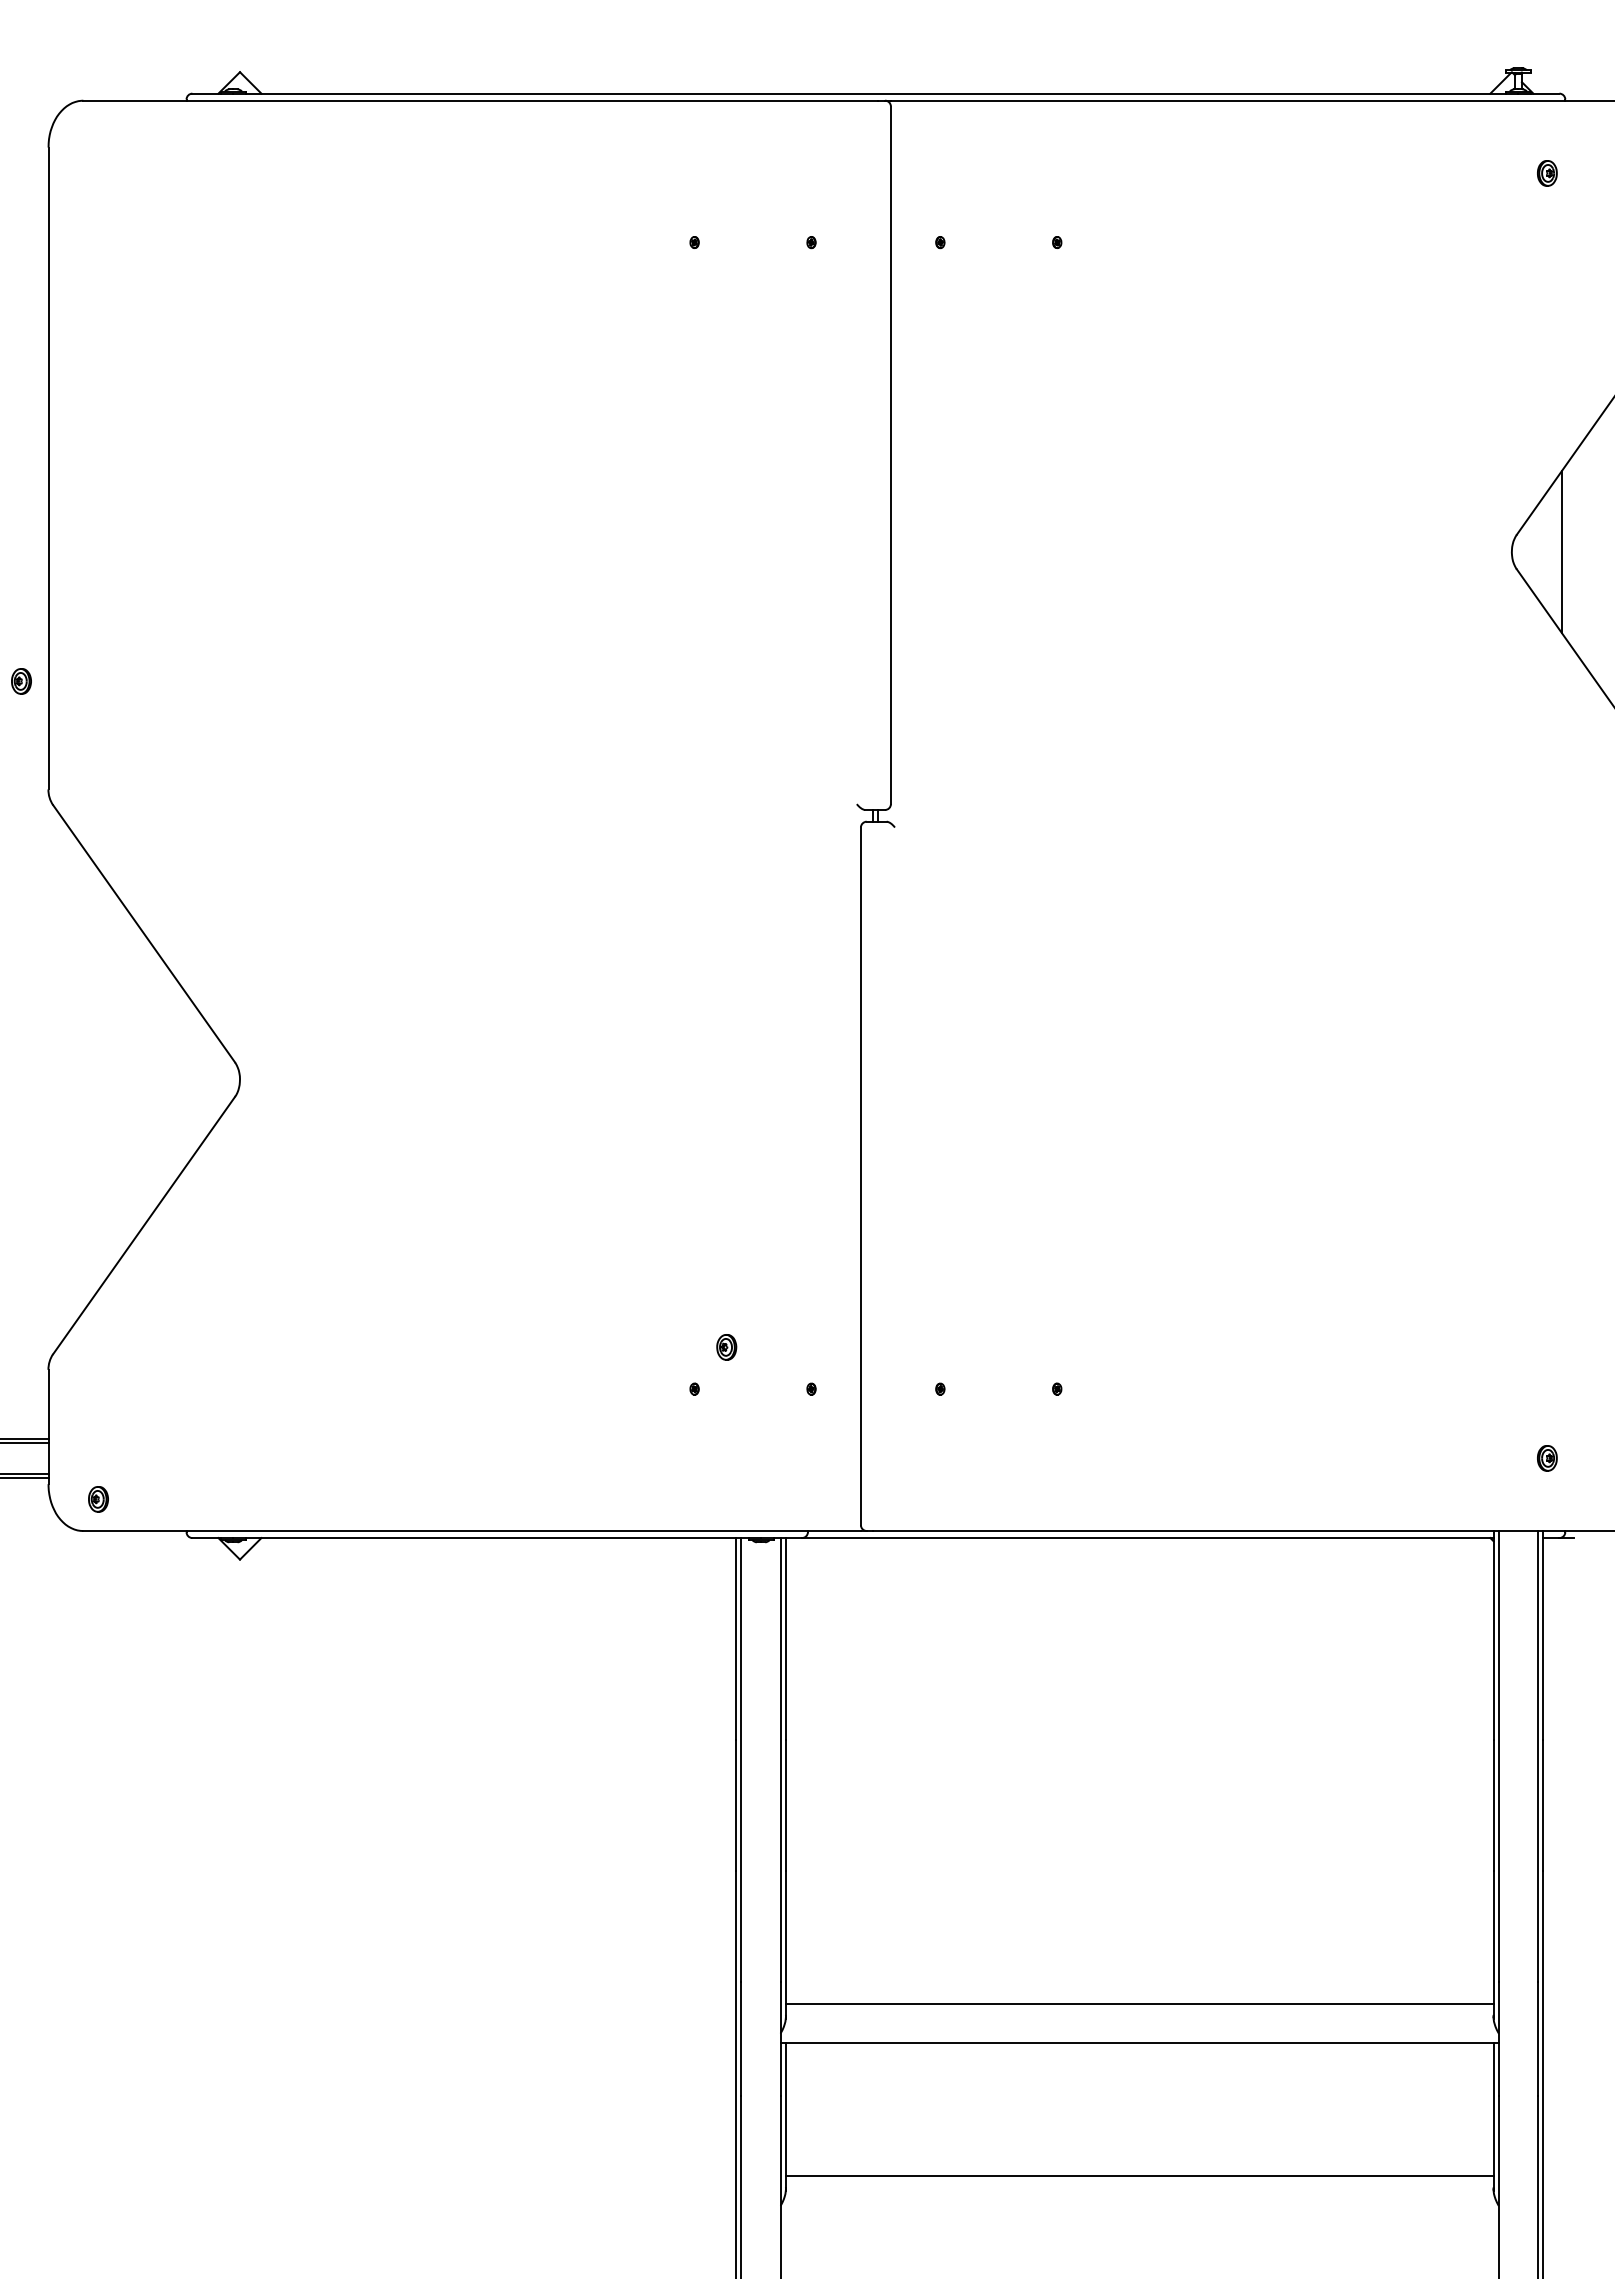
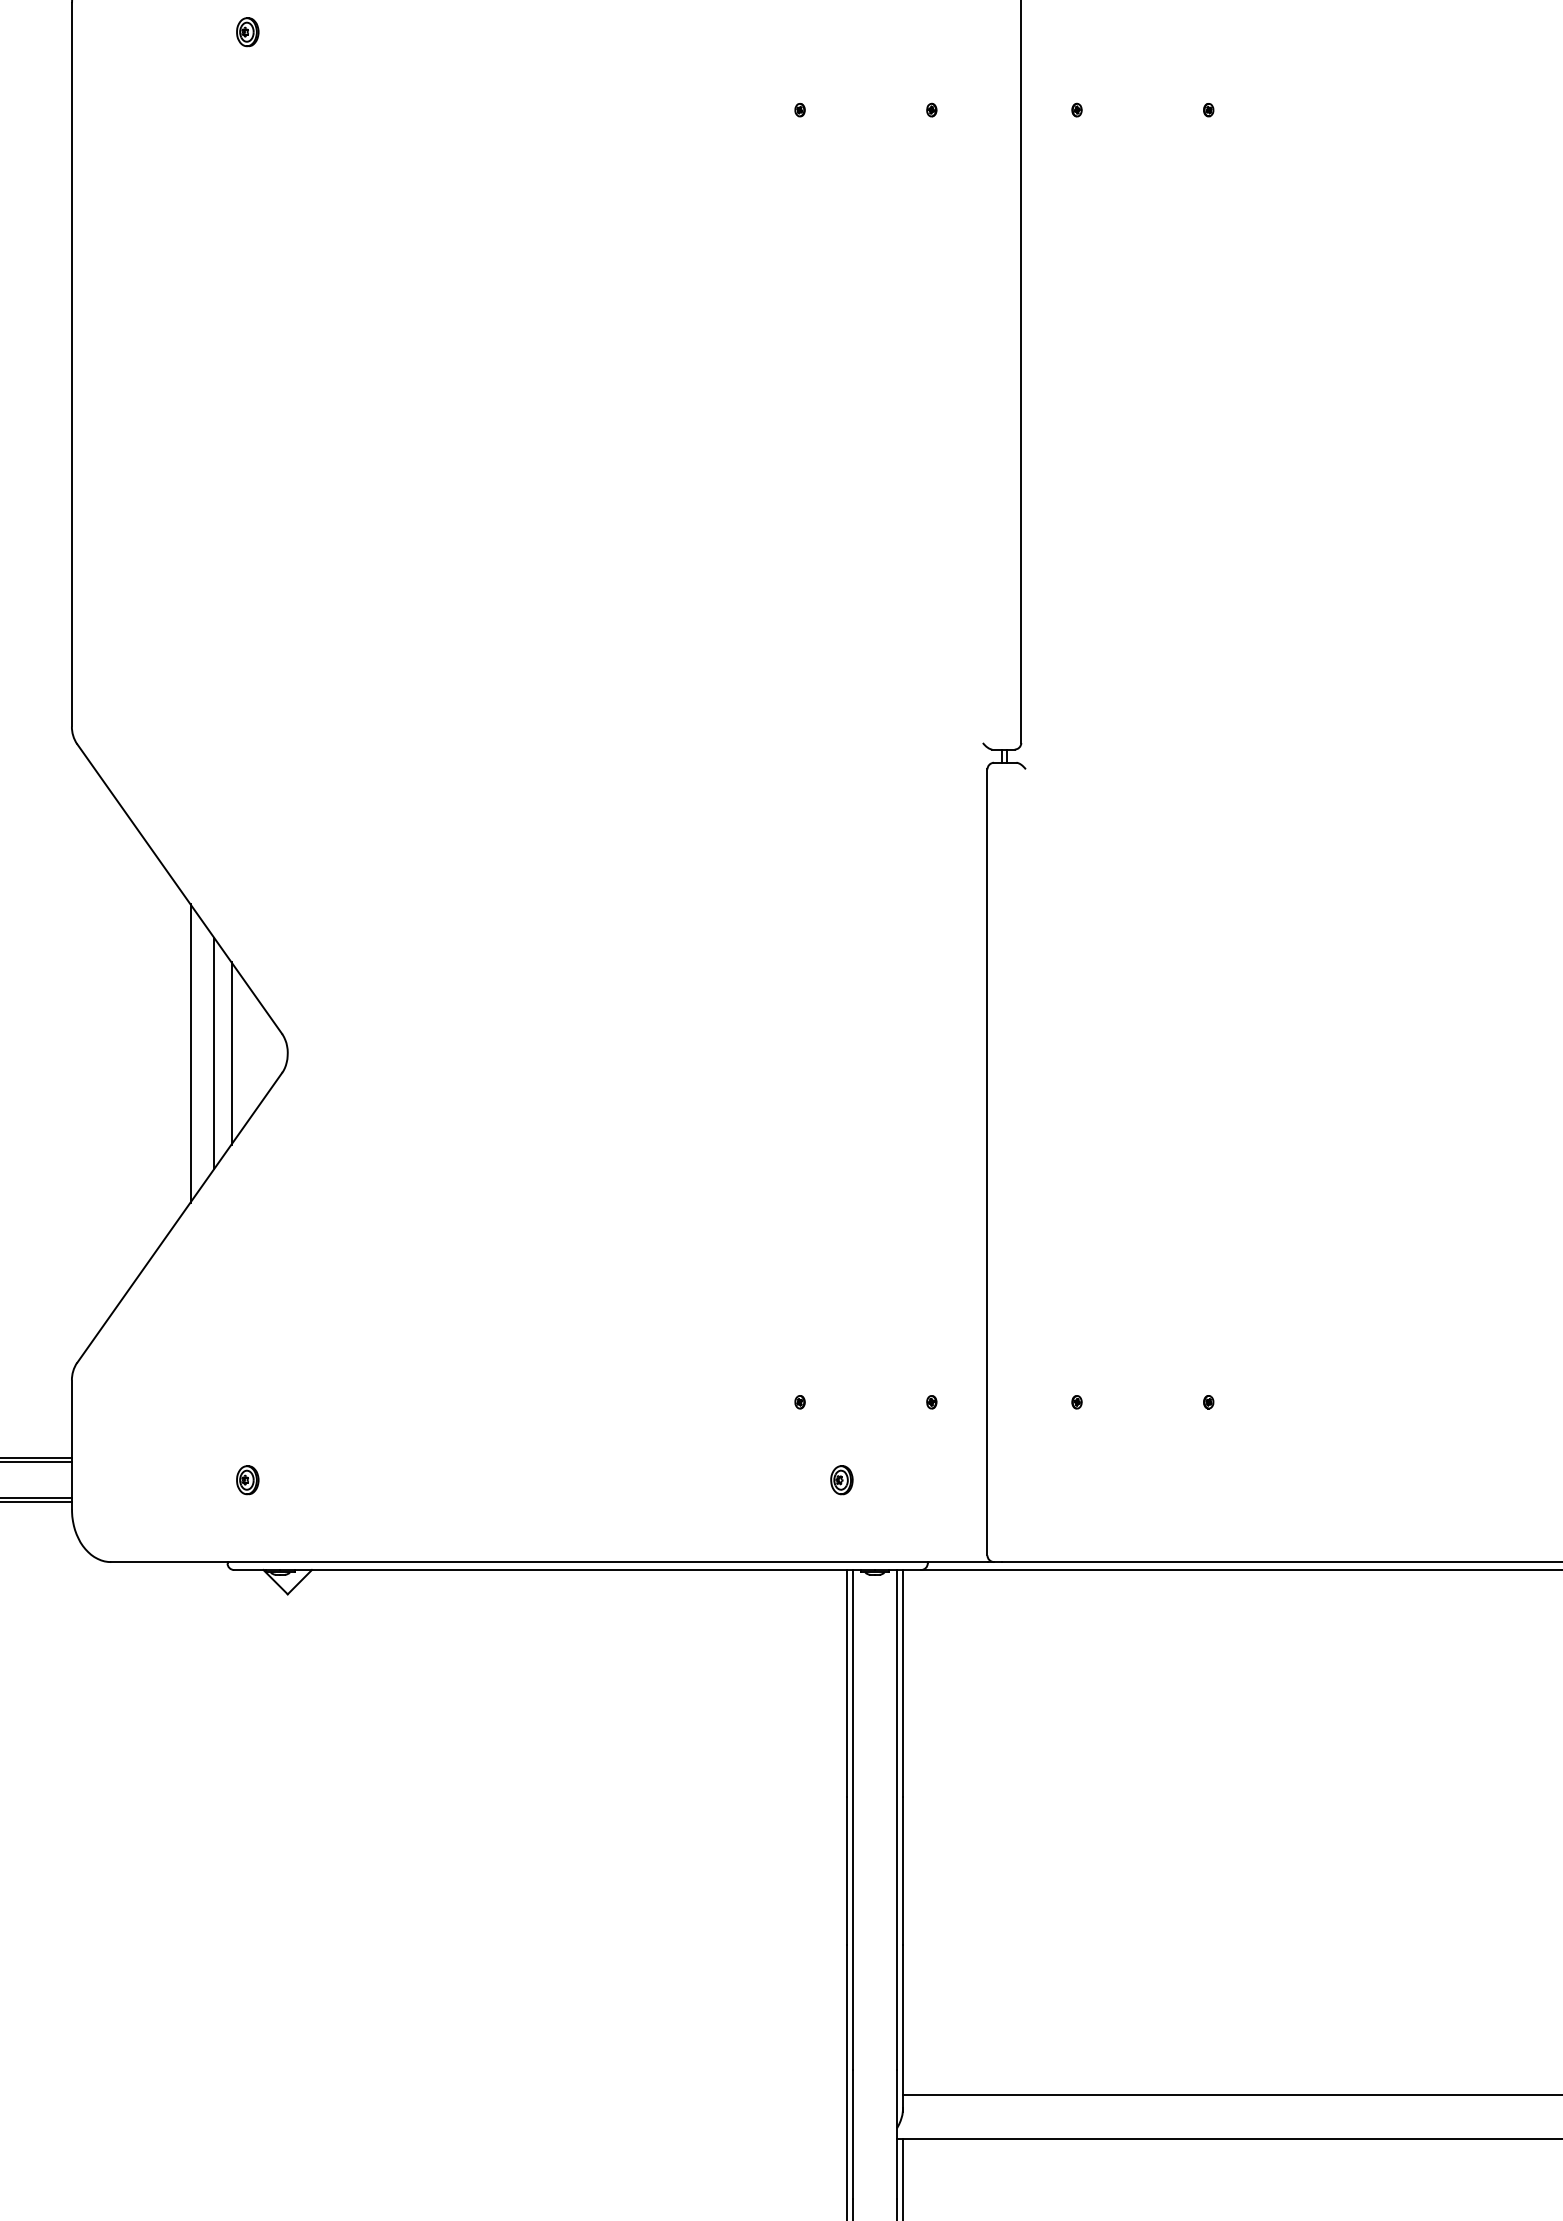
part: (21, 681) -> (247, 32), moved
line: (153, 1079) -> (190, 1053), added
line: (174, 1079) -> (213, 1053), added
line: (190, 1079) -> (231, 1053), added
part: (726, 1347) -> (841, 1480), moved
part: (98, 1499) -> (247, 1480), moved

